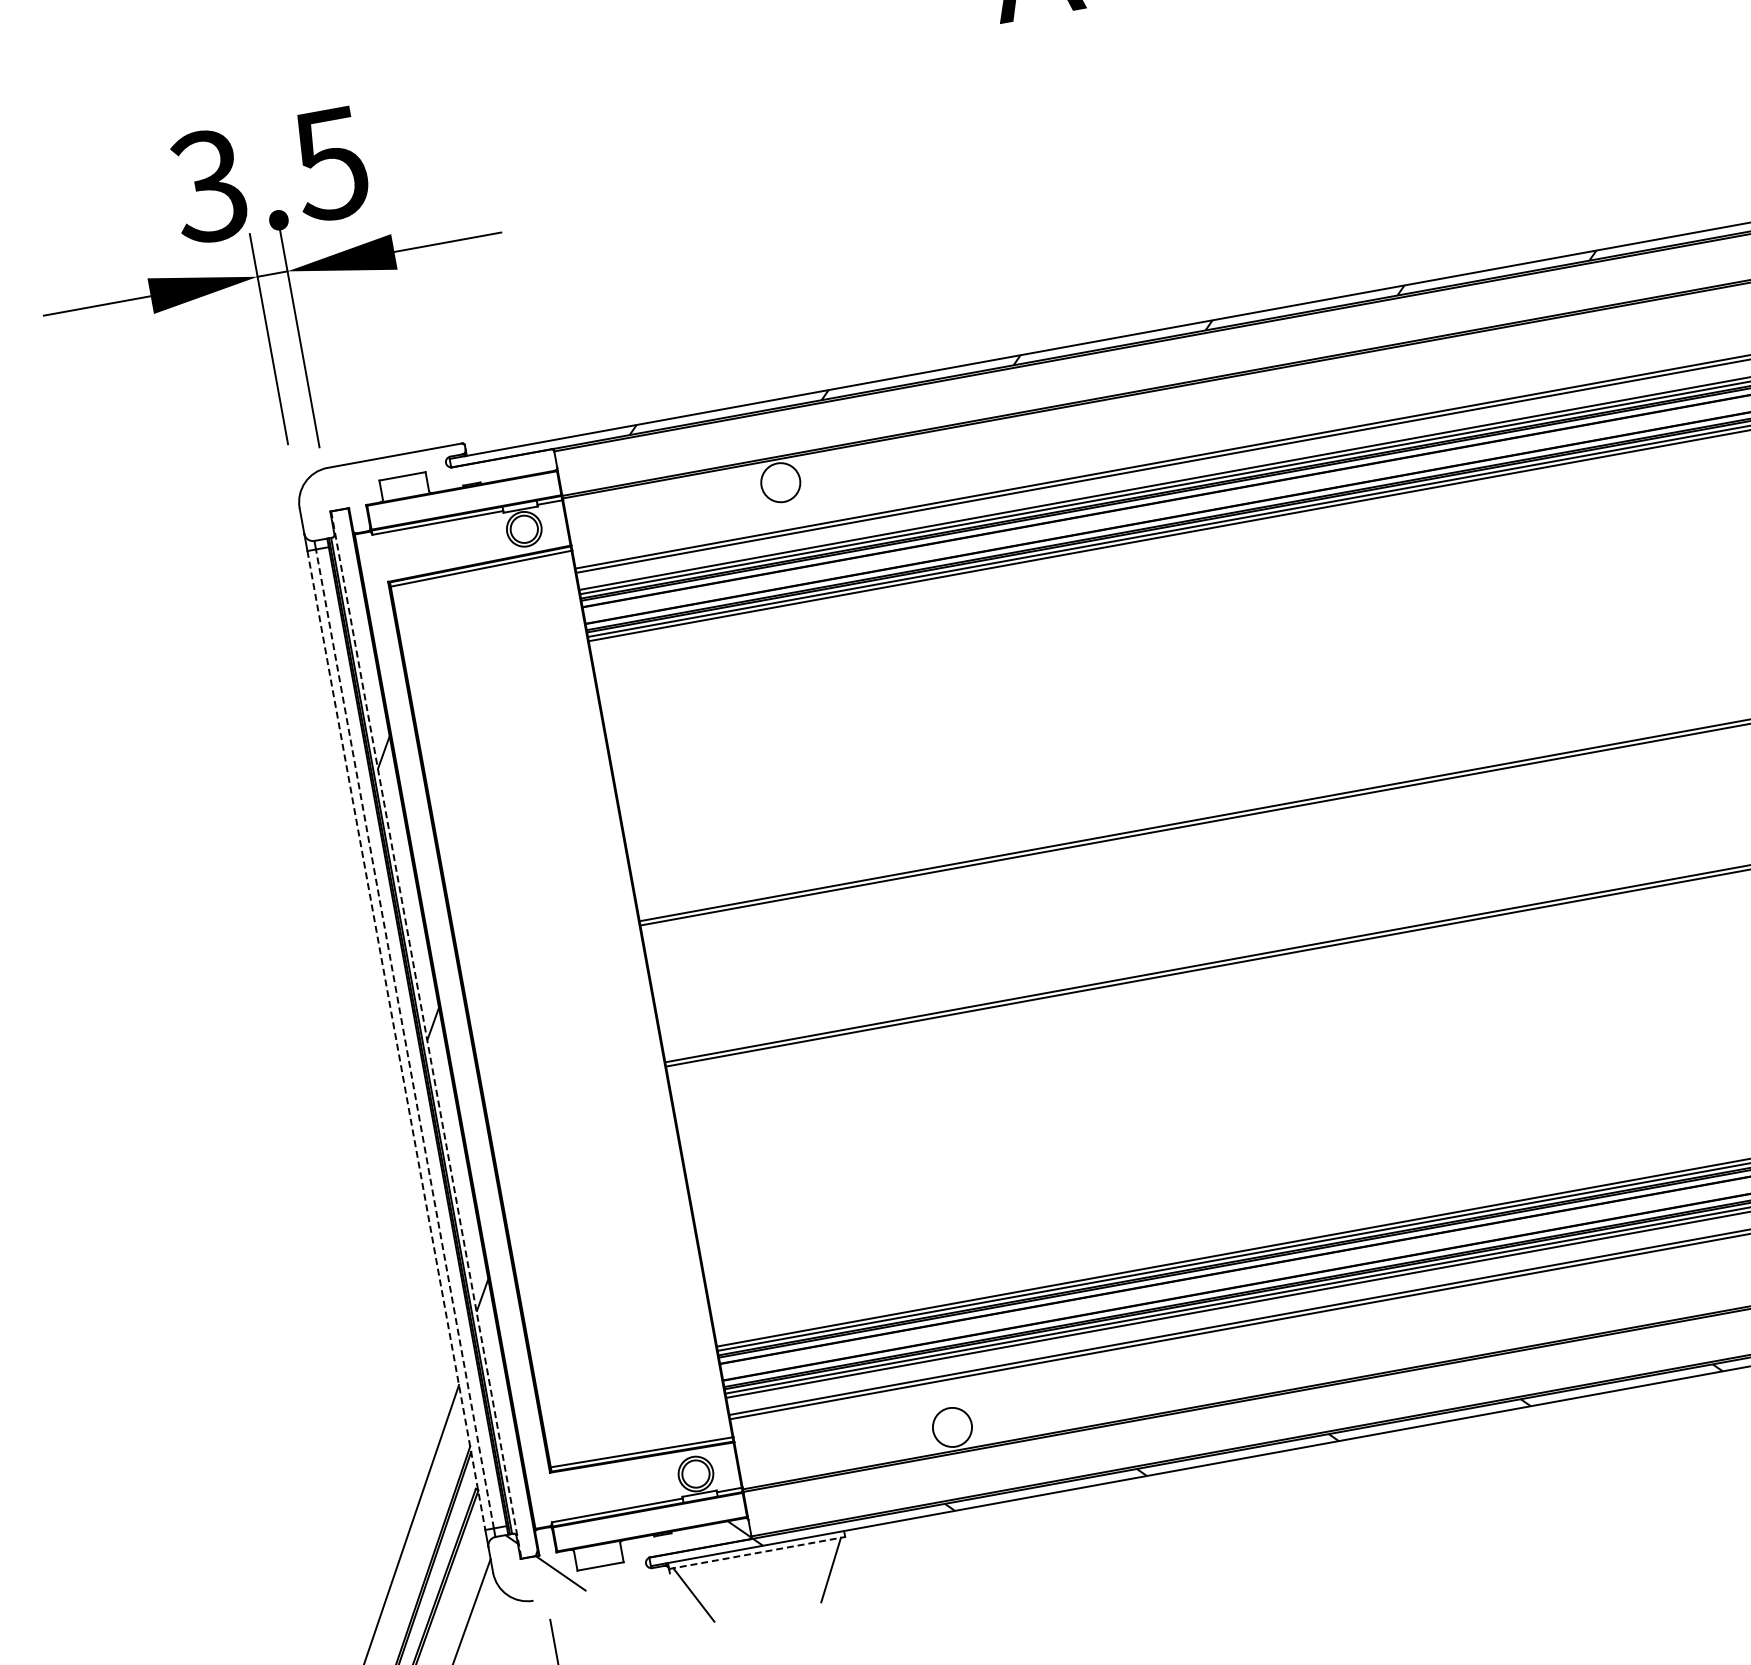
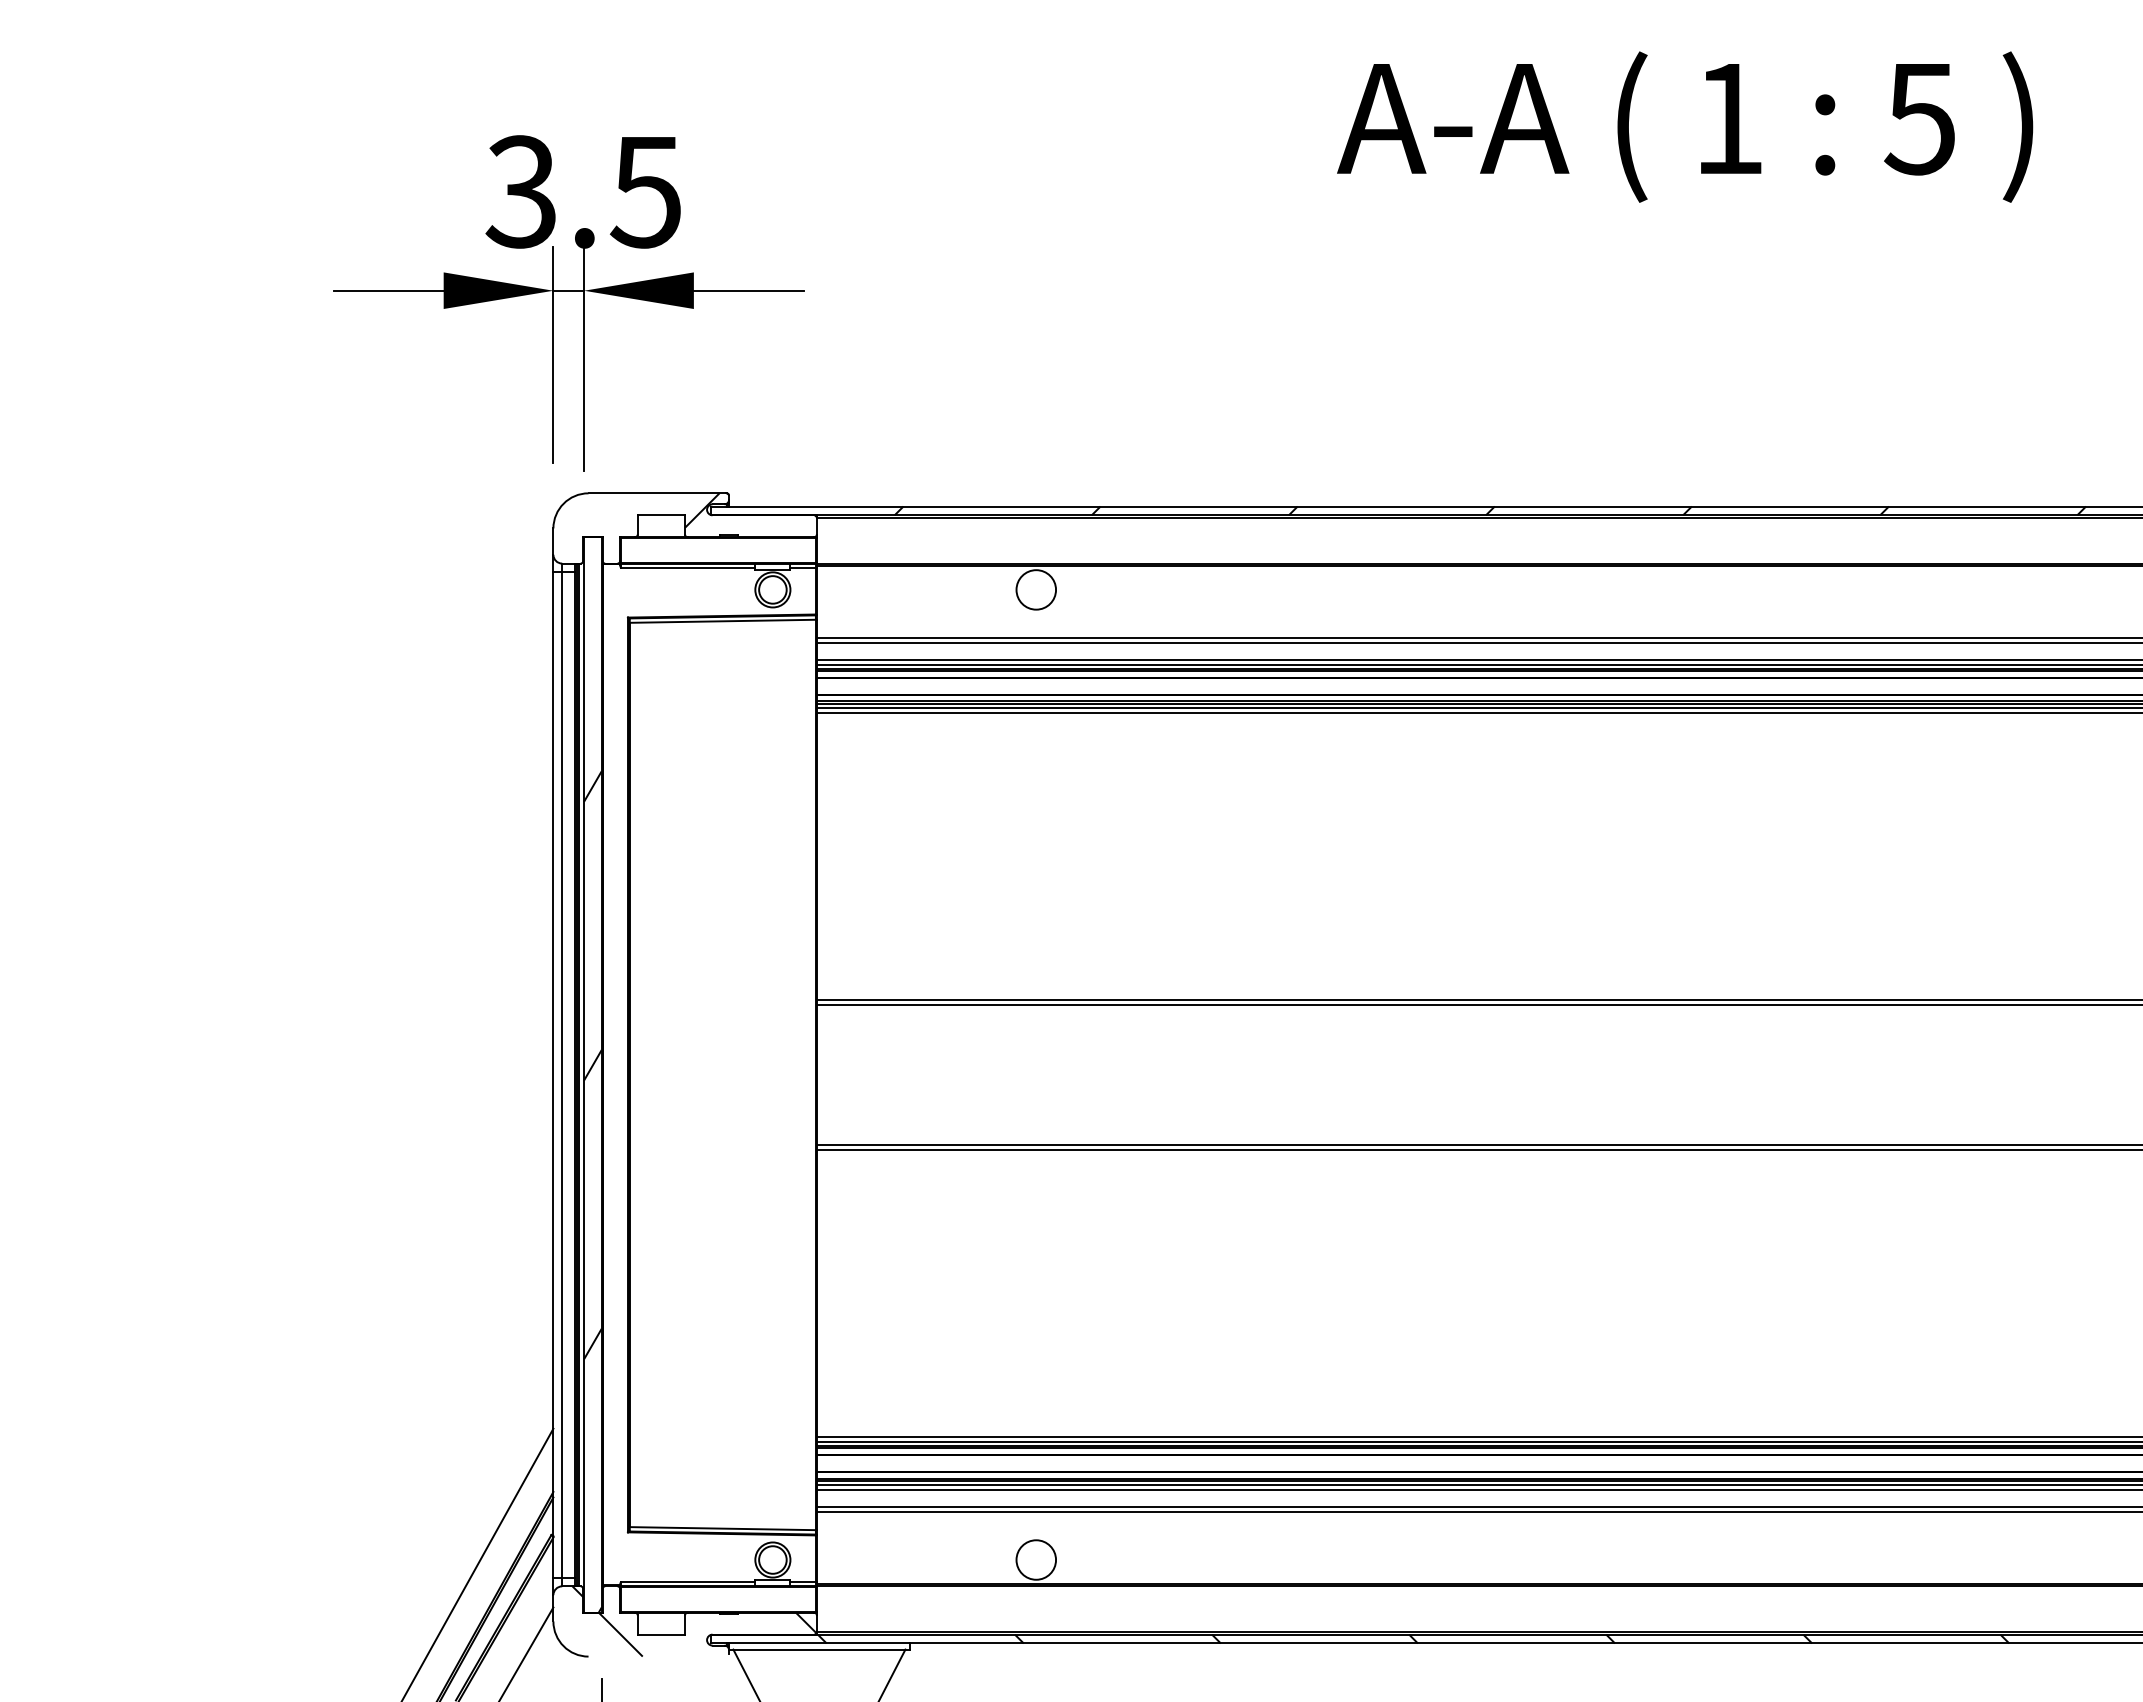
hatch: (441, 464) -> (702, 510), added
line: (426, 1034) -> (584, 1074), dashed -> solid
line: (405, 1038) -> (562, 1074), dashed -> solid
line: (396, 1040) -> (553, 1074), dashed -> solid
line: (757, 1552) -> (819, 1649), dashed -> solid

